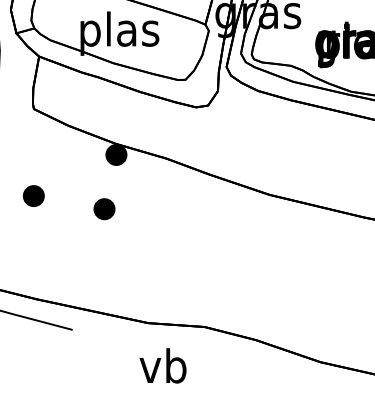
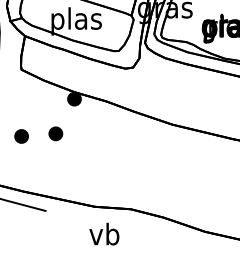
part: (33, 196) -> (21, 136), moved
part: (103, 208) -> (55, 133), moved

